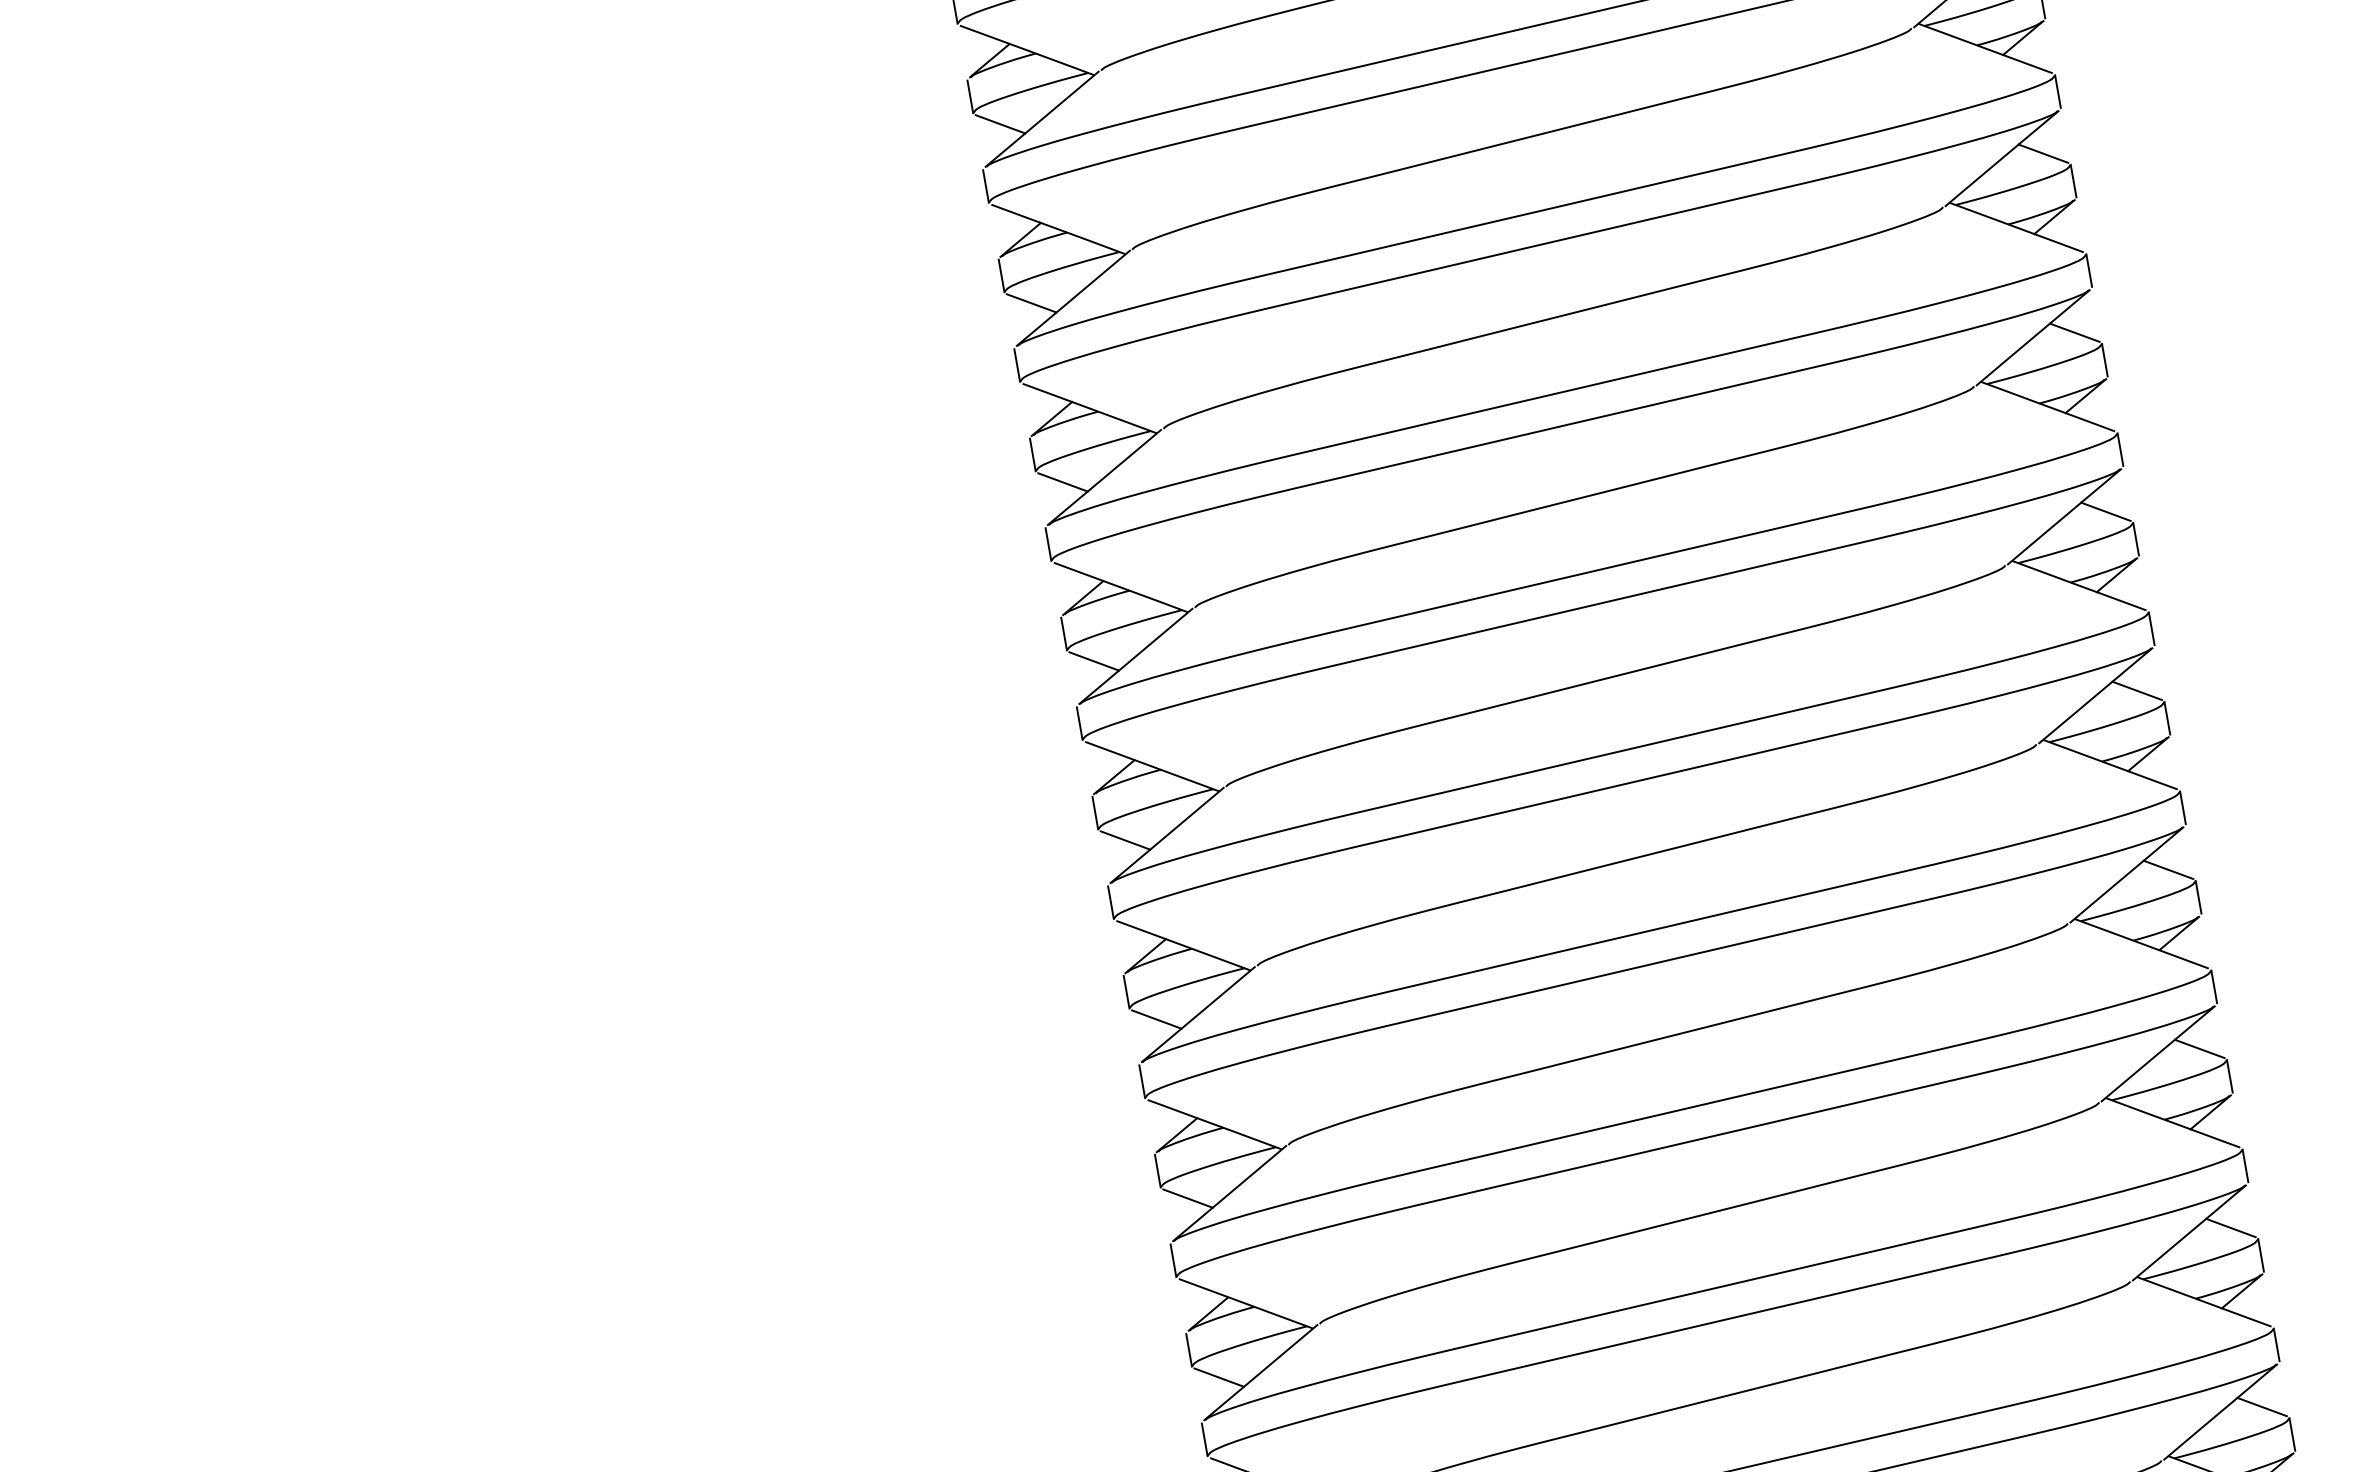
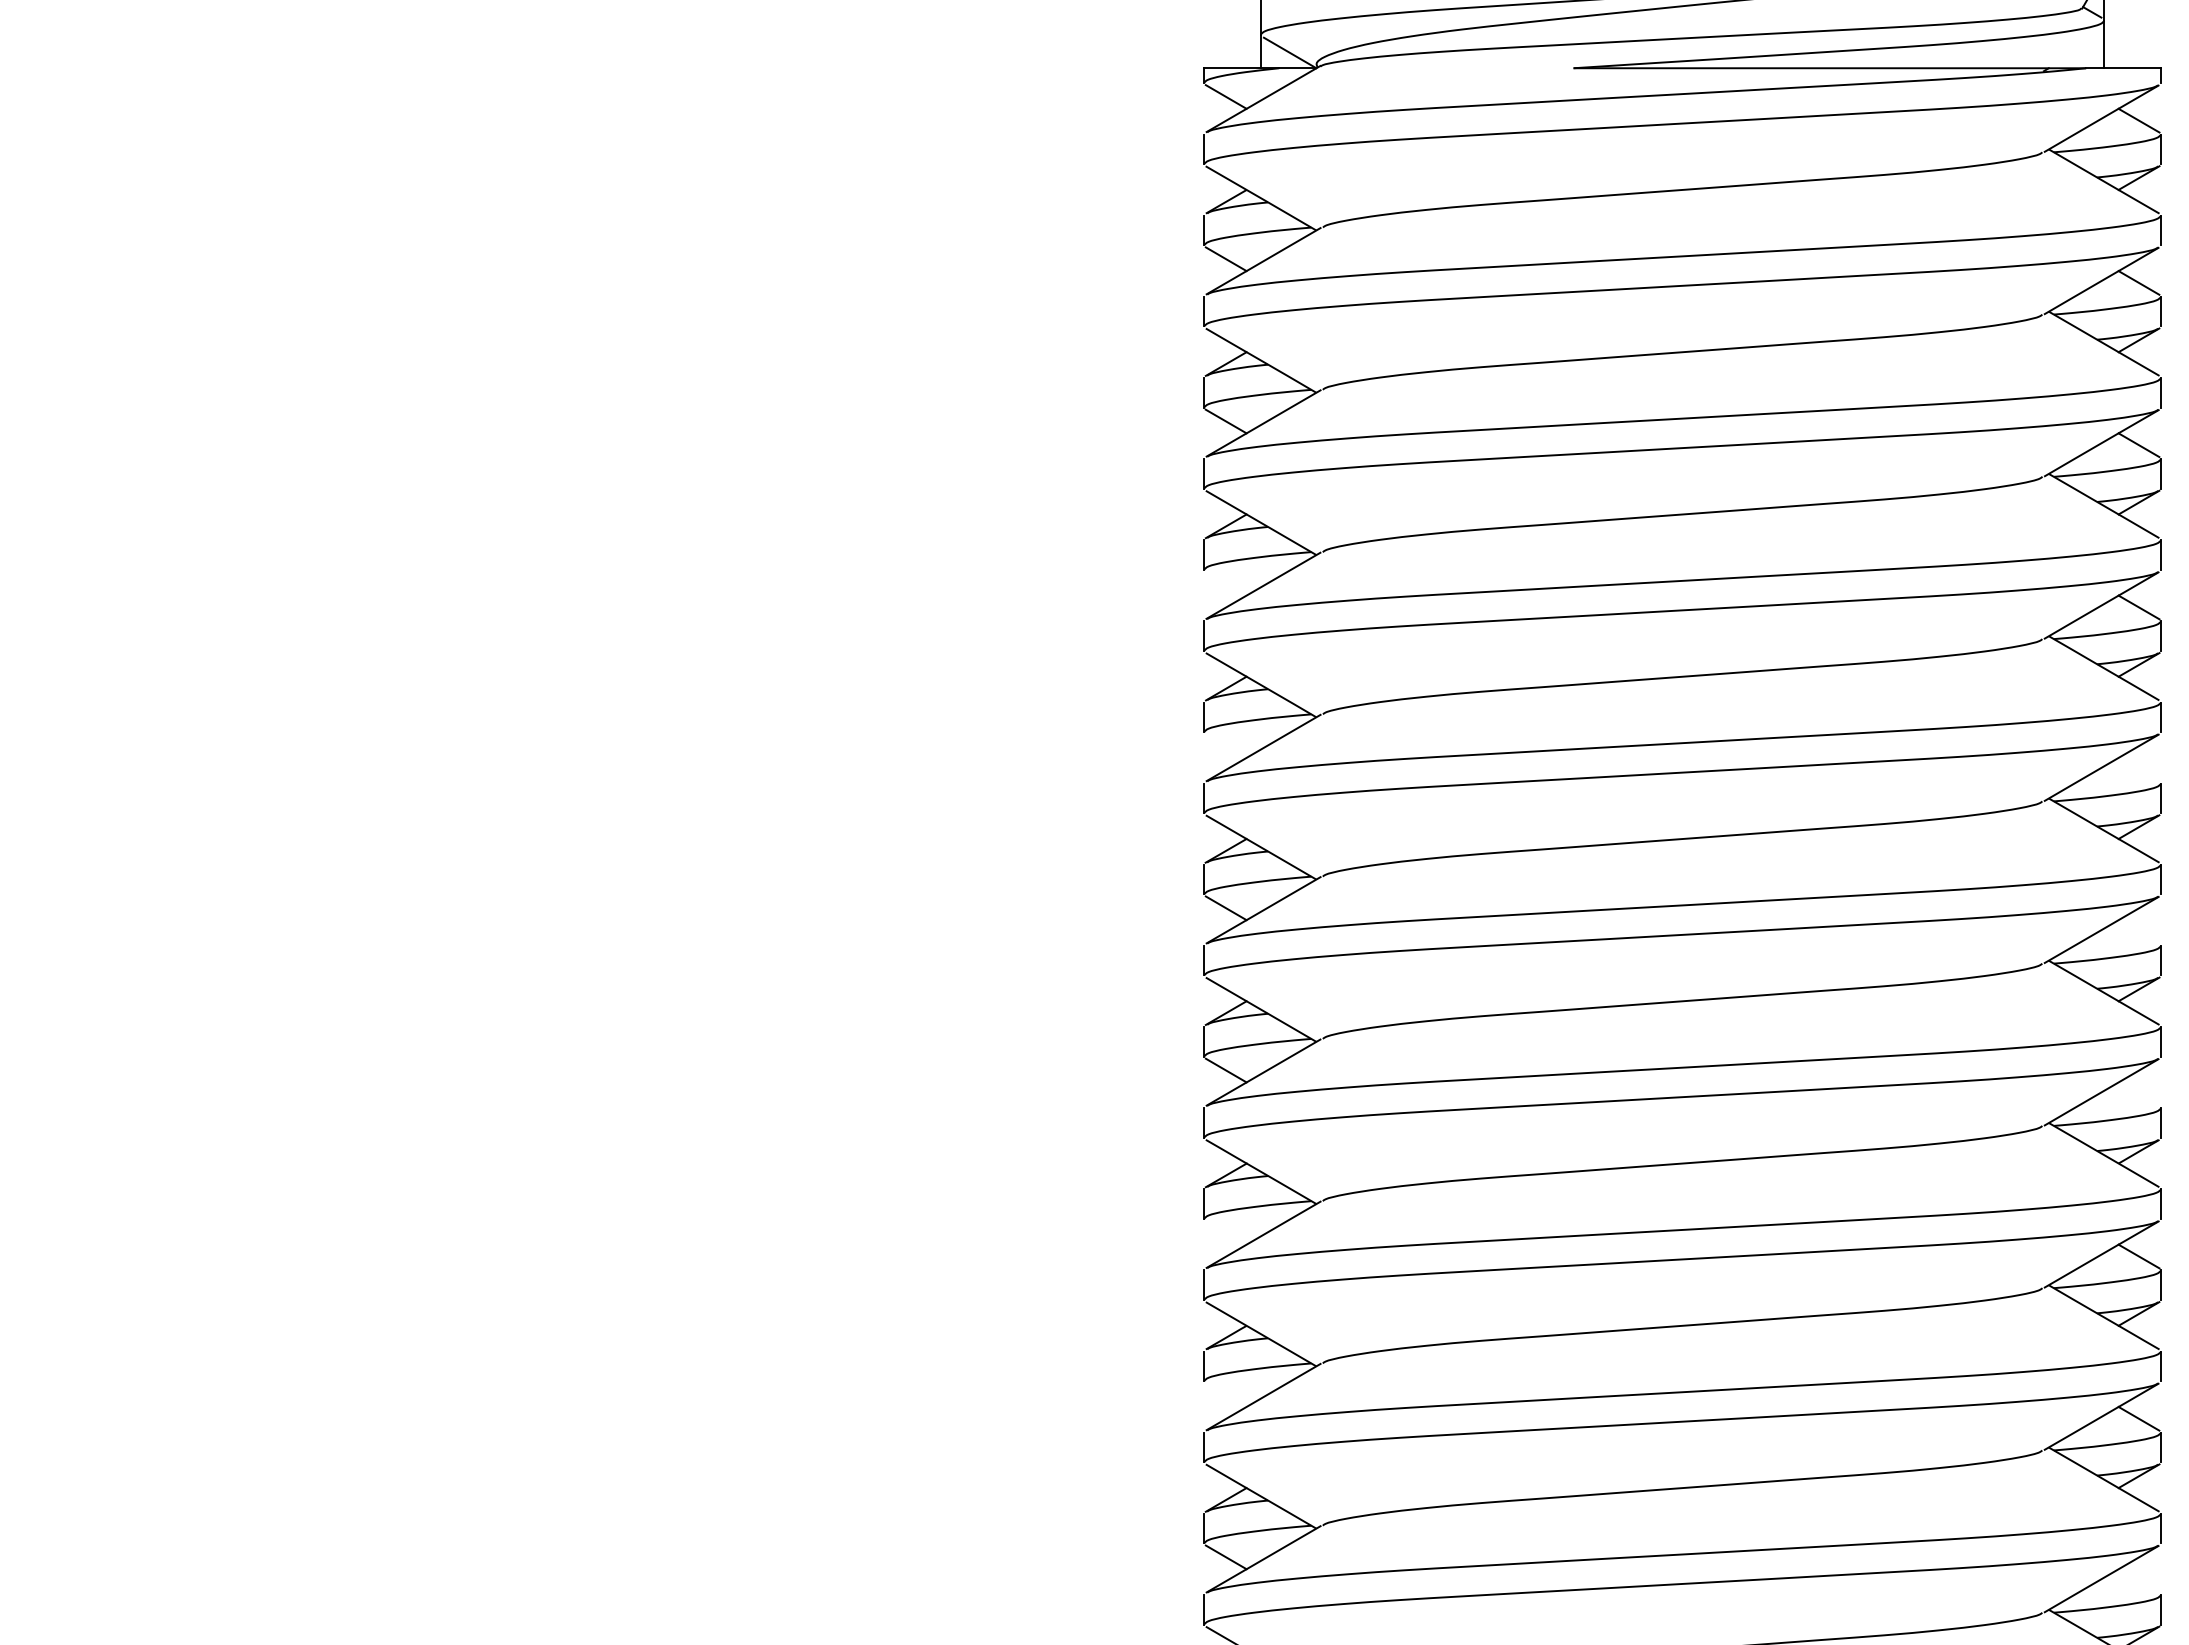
line: (1062, 482) -> (1225, 583), removed
line: (2105, 511) -> (2138, 769), removed
line: (1093, 660) -> (1225, 745), removed
line: (2136, 690) -> (2138, 931), removed
line: (2167, 870) -> (2138, 1094), removed
line: (1187, 1198) -> (1225, 1232), removed
line: (1218, 1377) -> (1225, 1394), removed
line: (2261, 1406) -> (2138, 1580), removed

